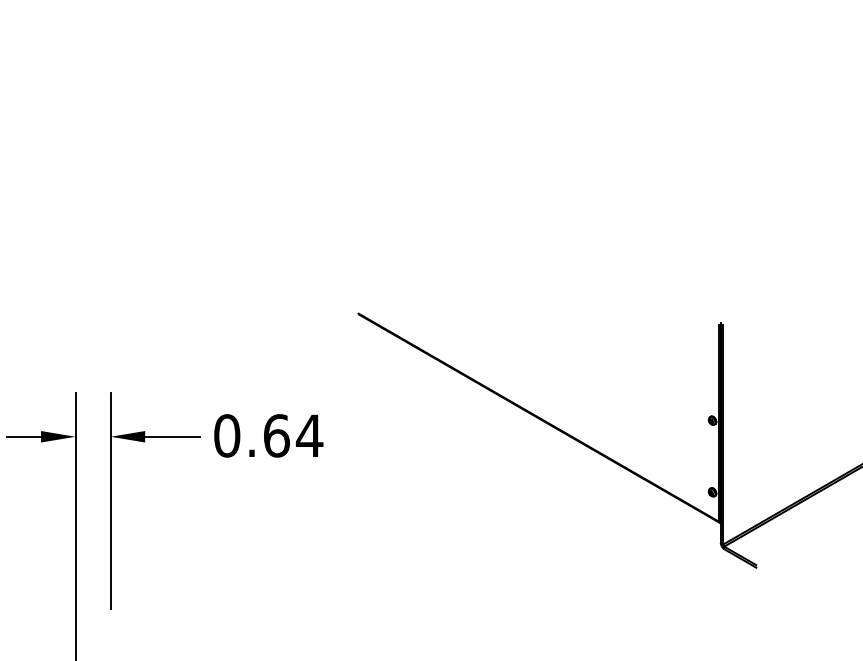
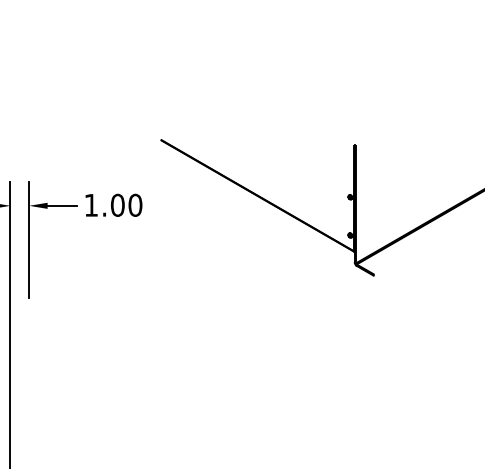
text: (268, 434) -> (113, 204), 0.64 -> 1.00

